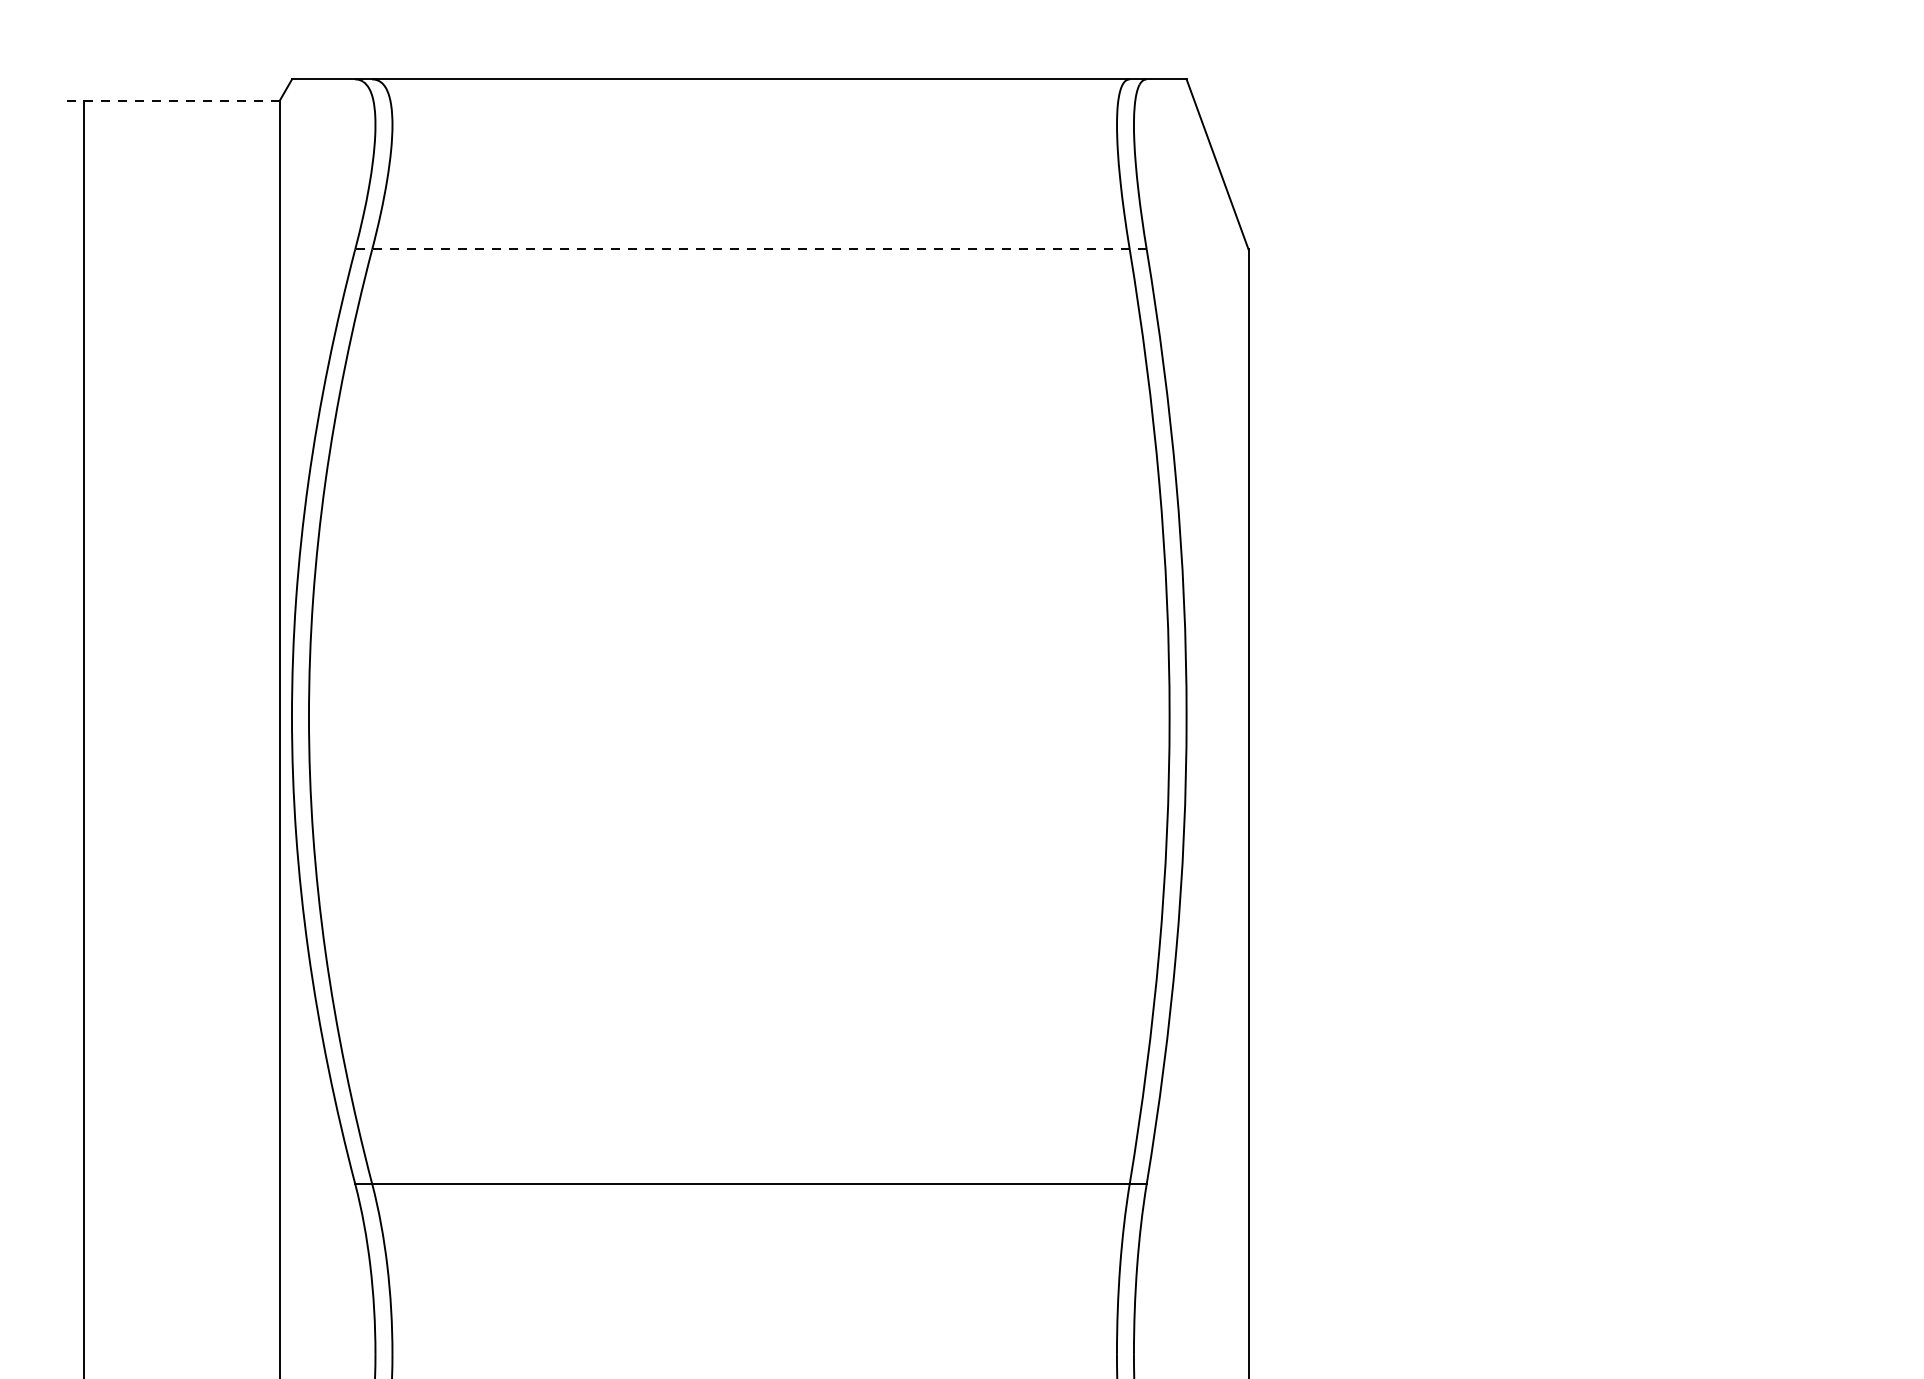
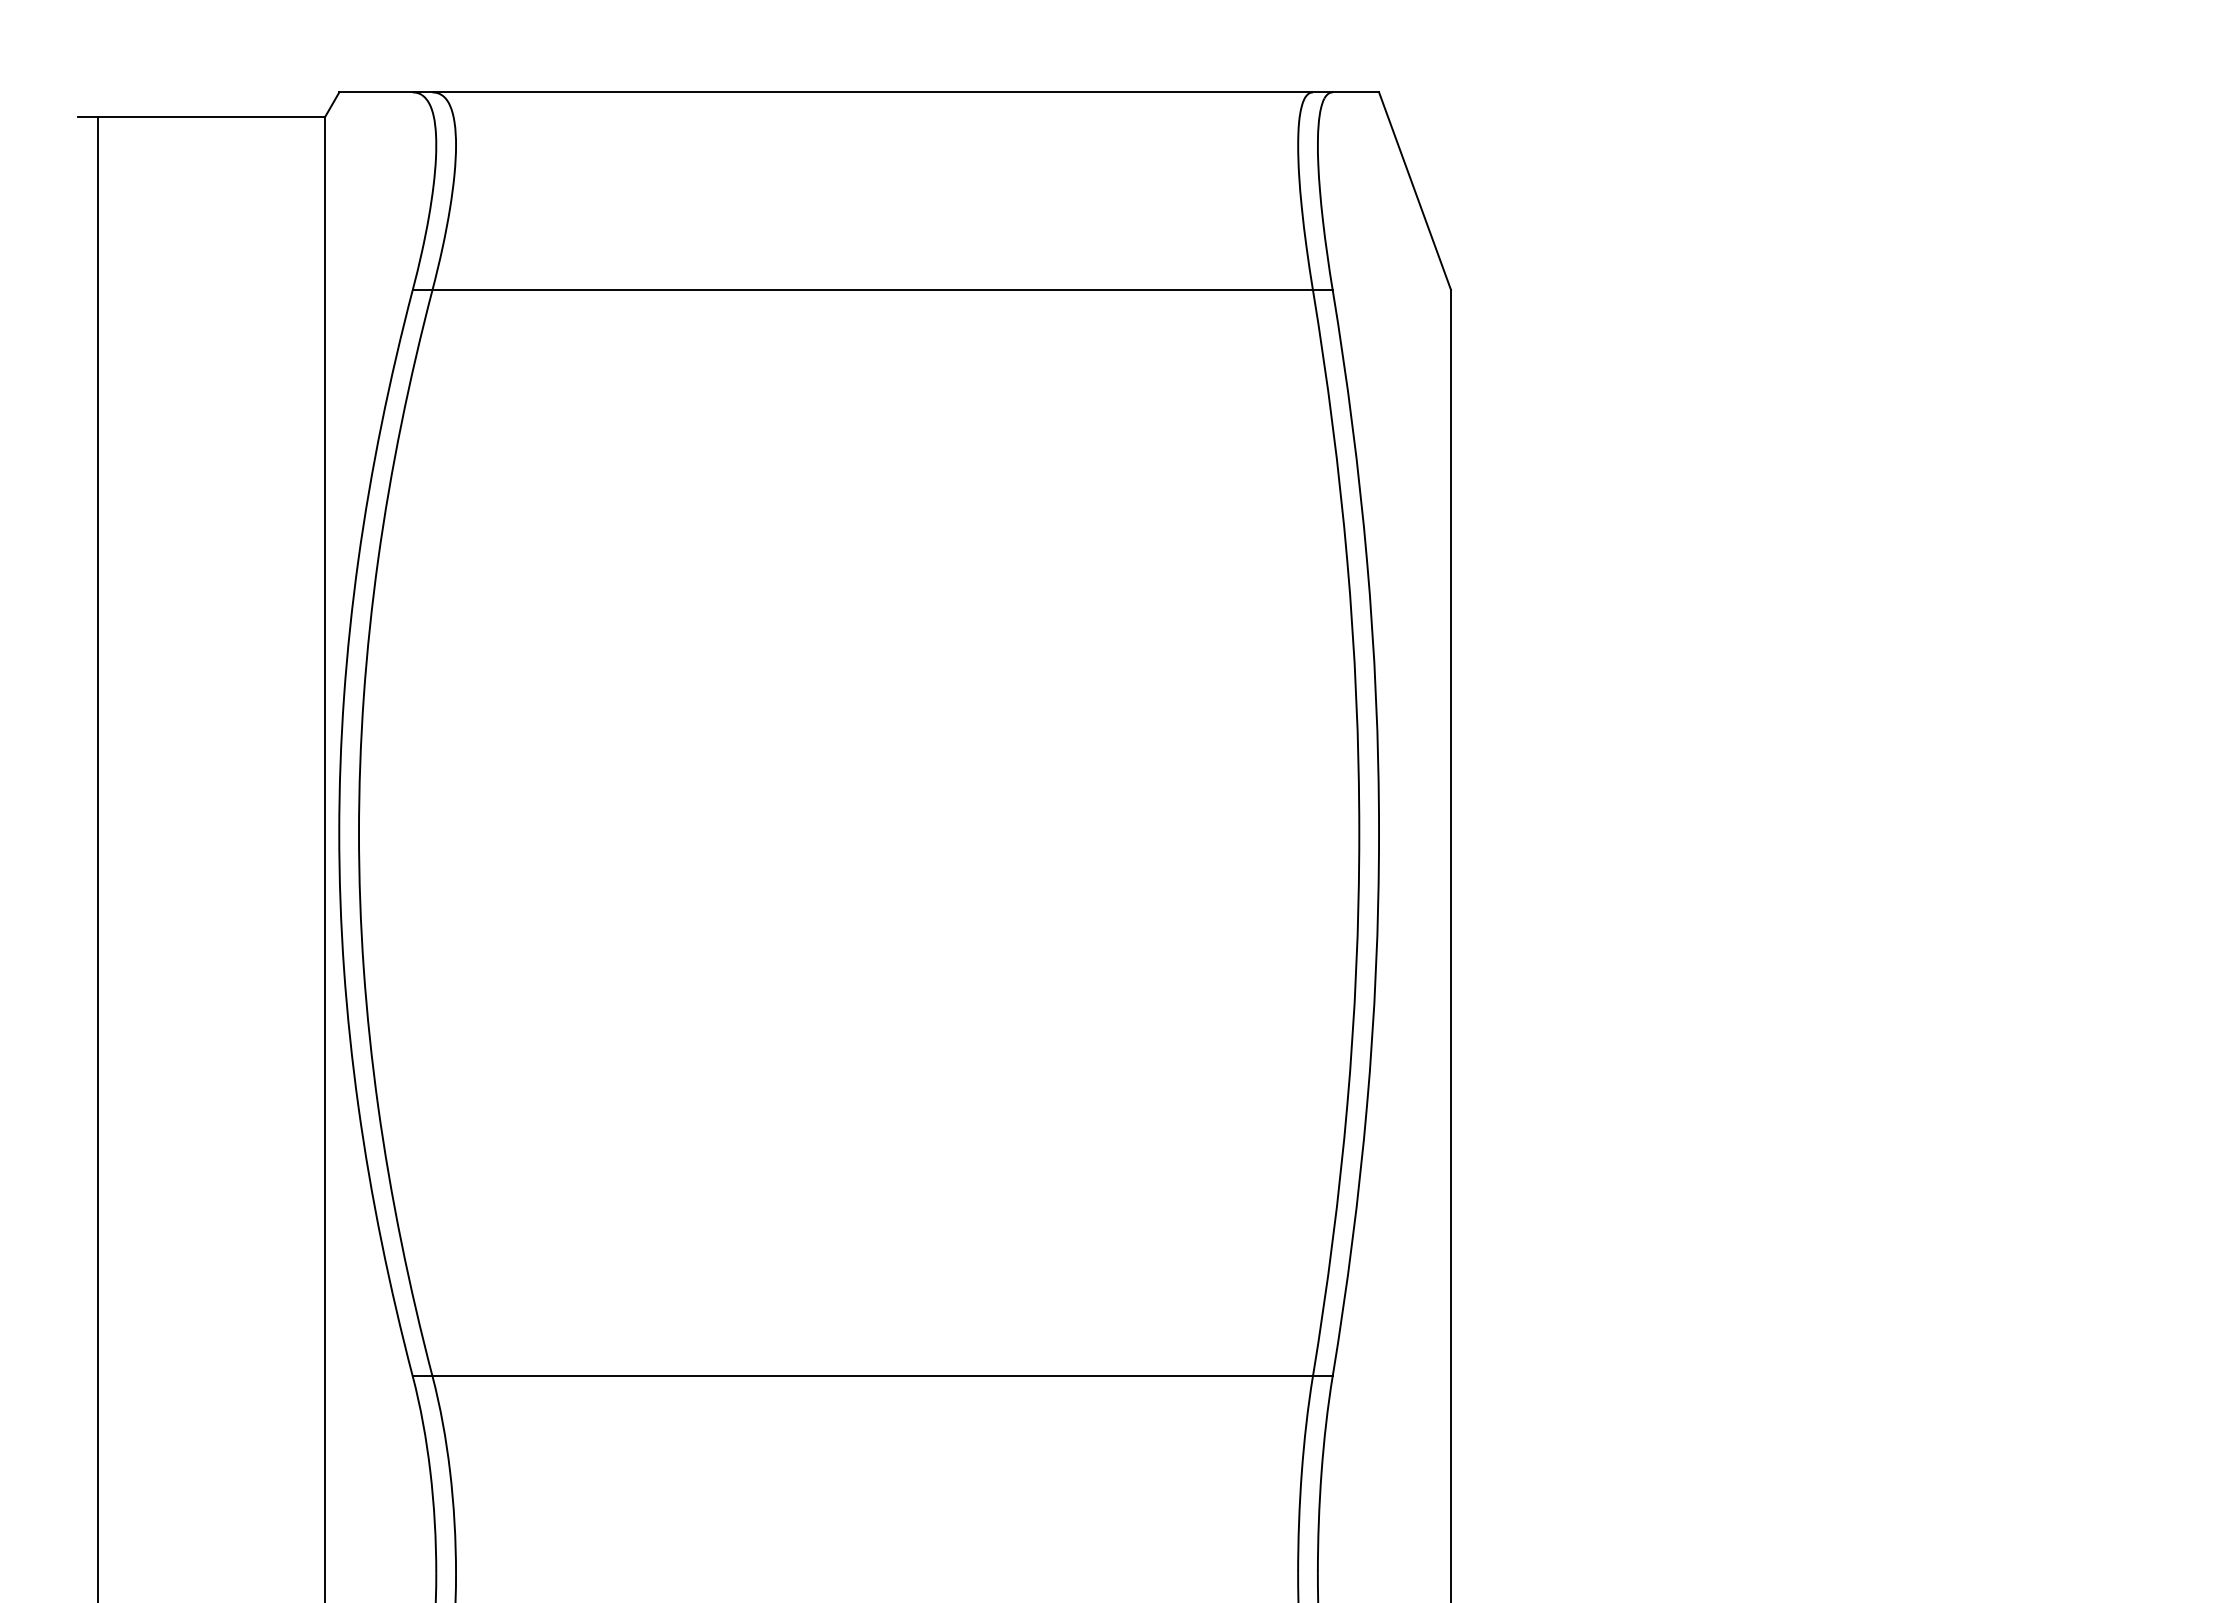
line: (174, 100) -> (202, 116), dashed -> solid
line: (750, 249) -> (872, 290), dashed -> solid

